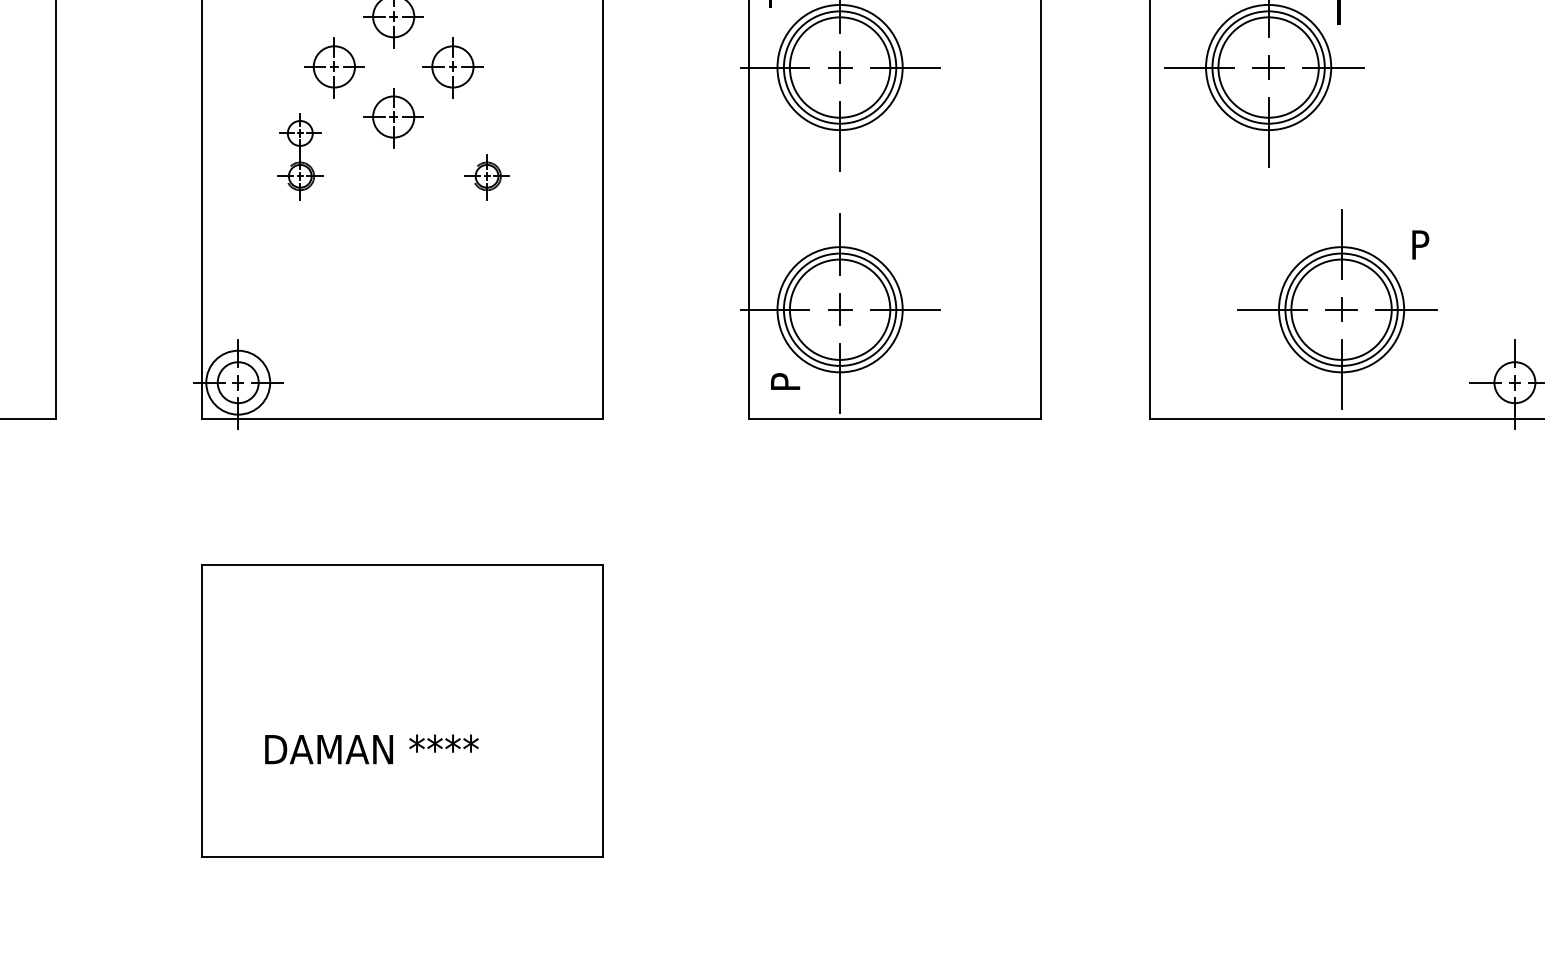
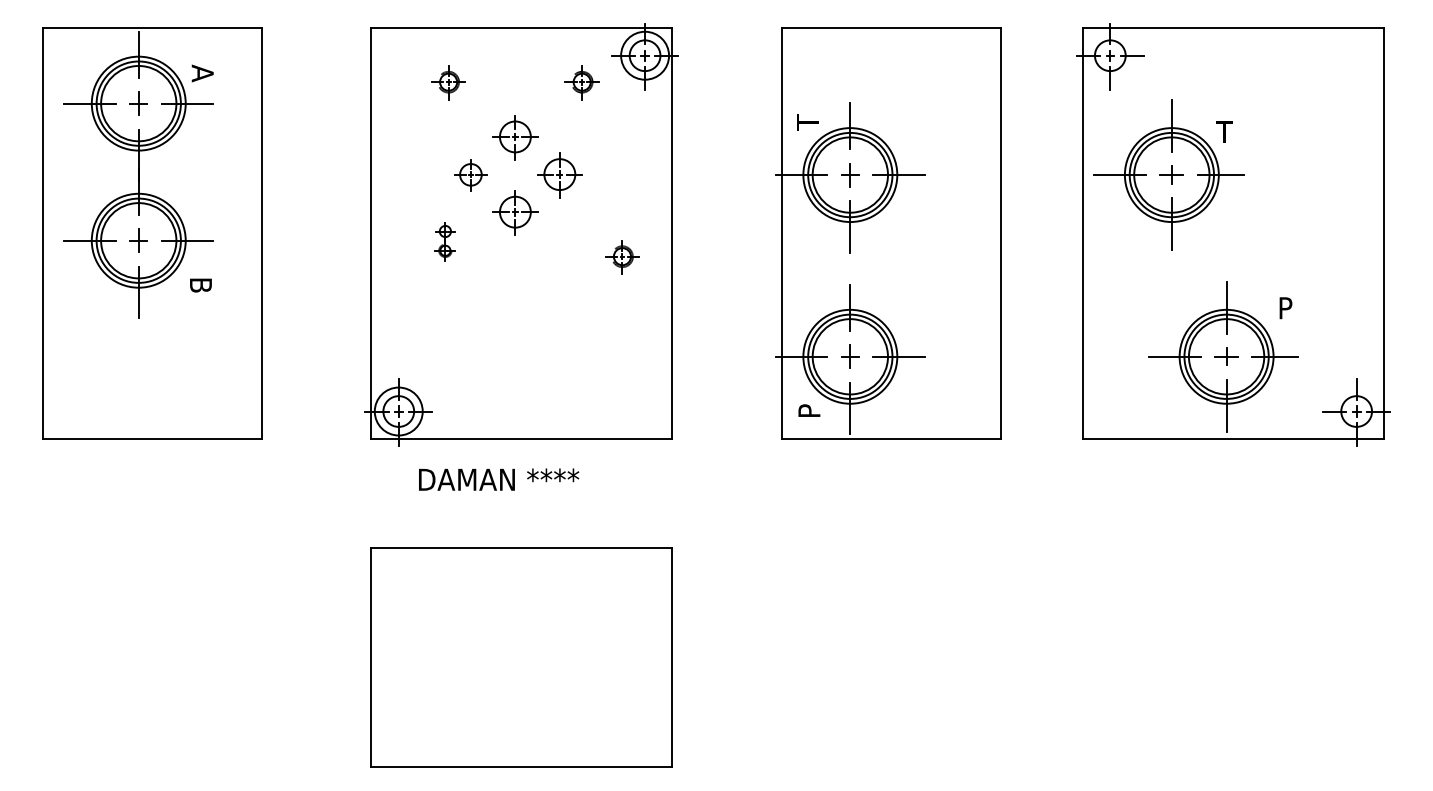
part: (333, 68) -> (470, 175), size x0.7
part: (300, 156) -> (445, 241), size x0.6
part: (487, 177) -> (622, 257), moved
text: (372, 749) -> (499, 479), moved

